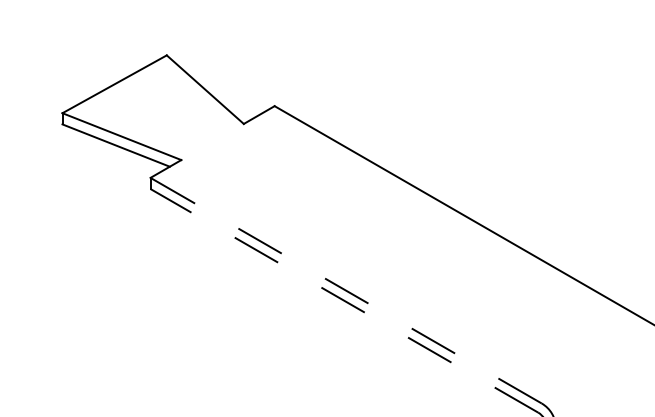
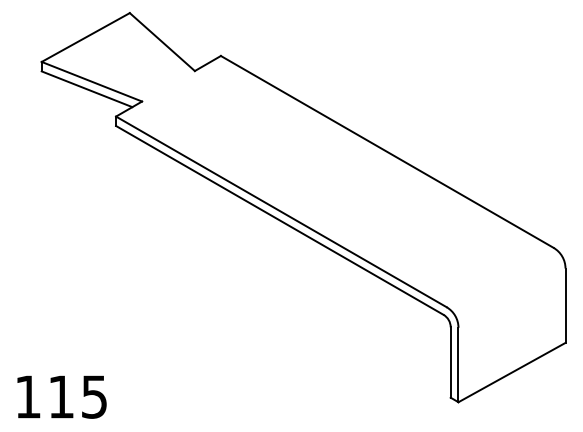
line: (346, 290) -> (281, 211), dashed -> solid
line: (344, 300) -> (279, 220), dashed -> solid

